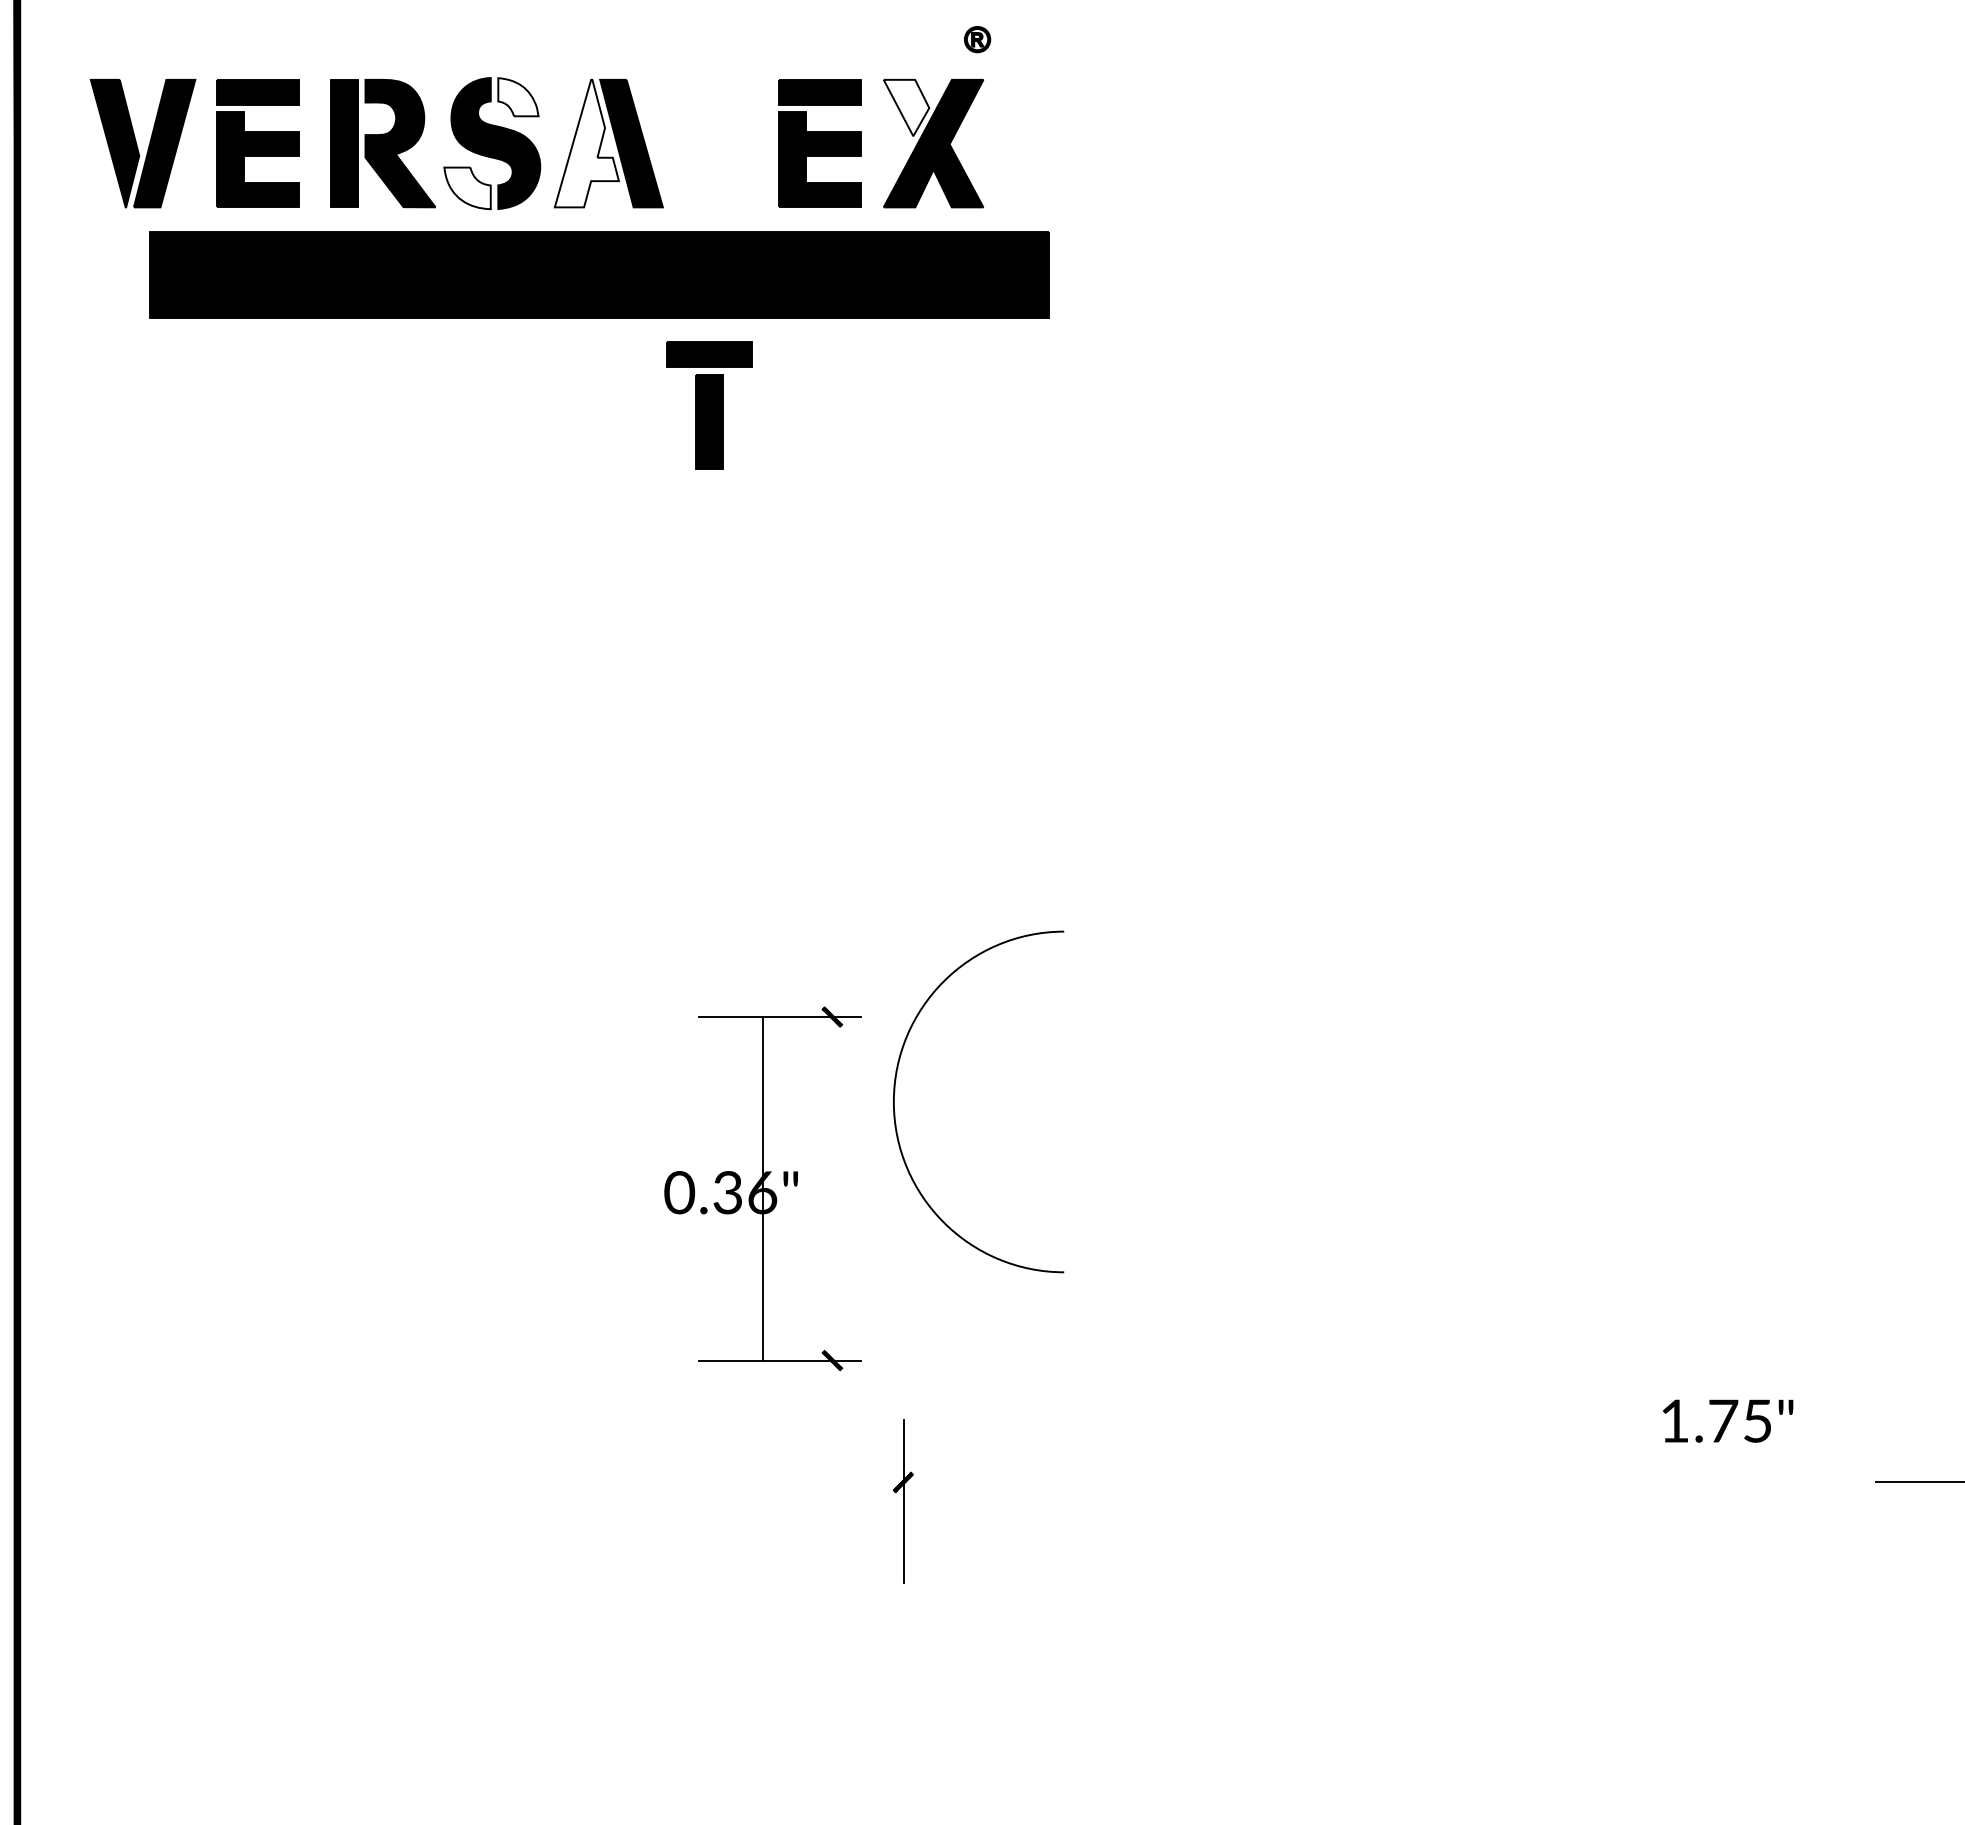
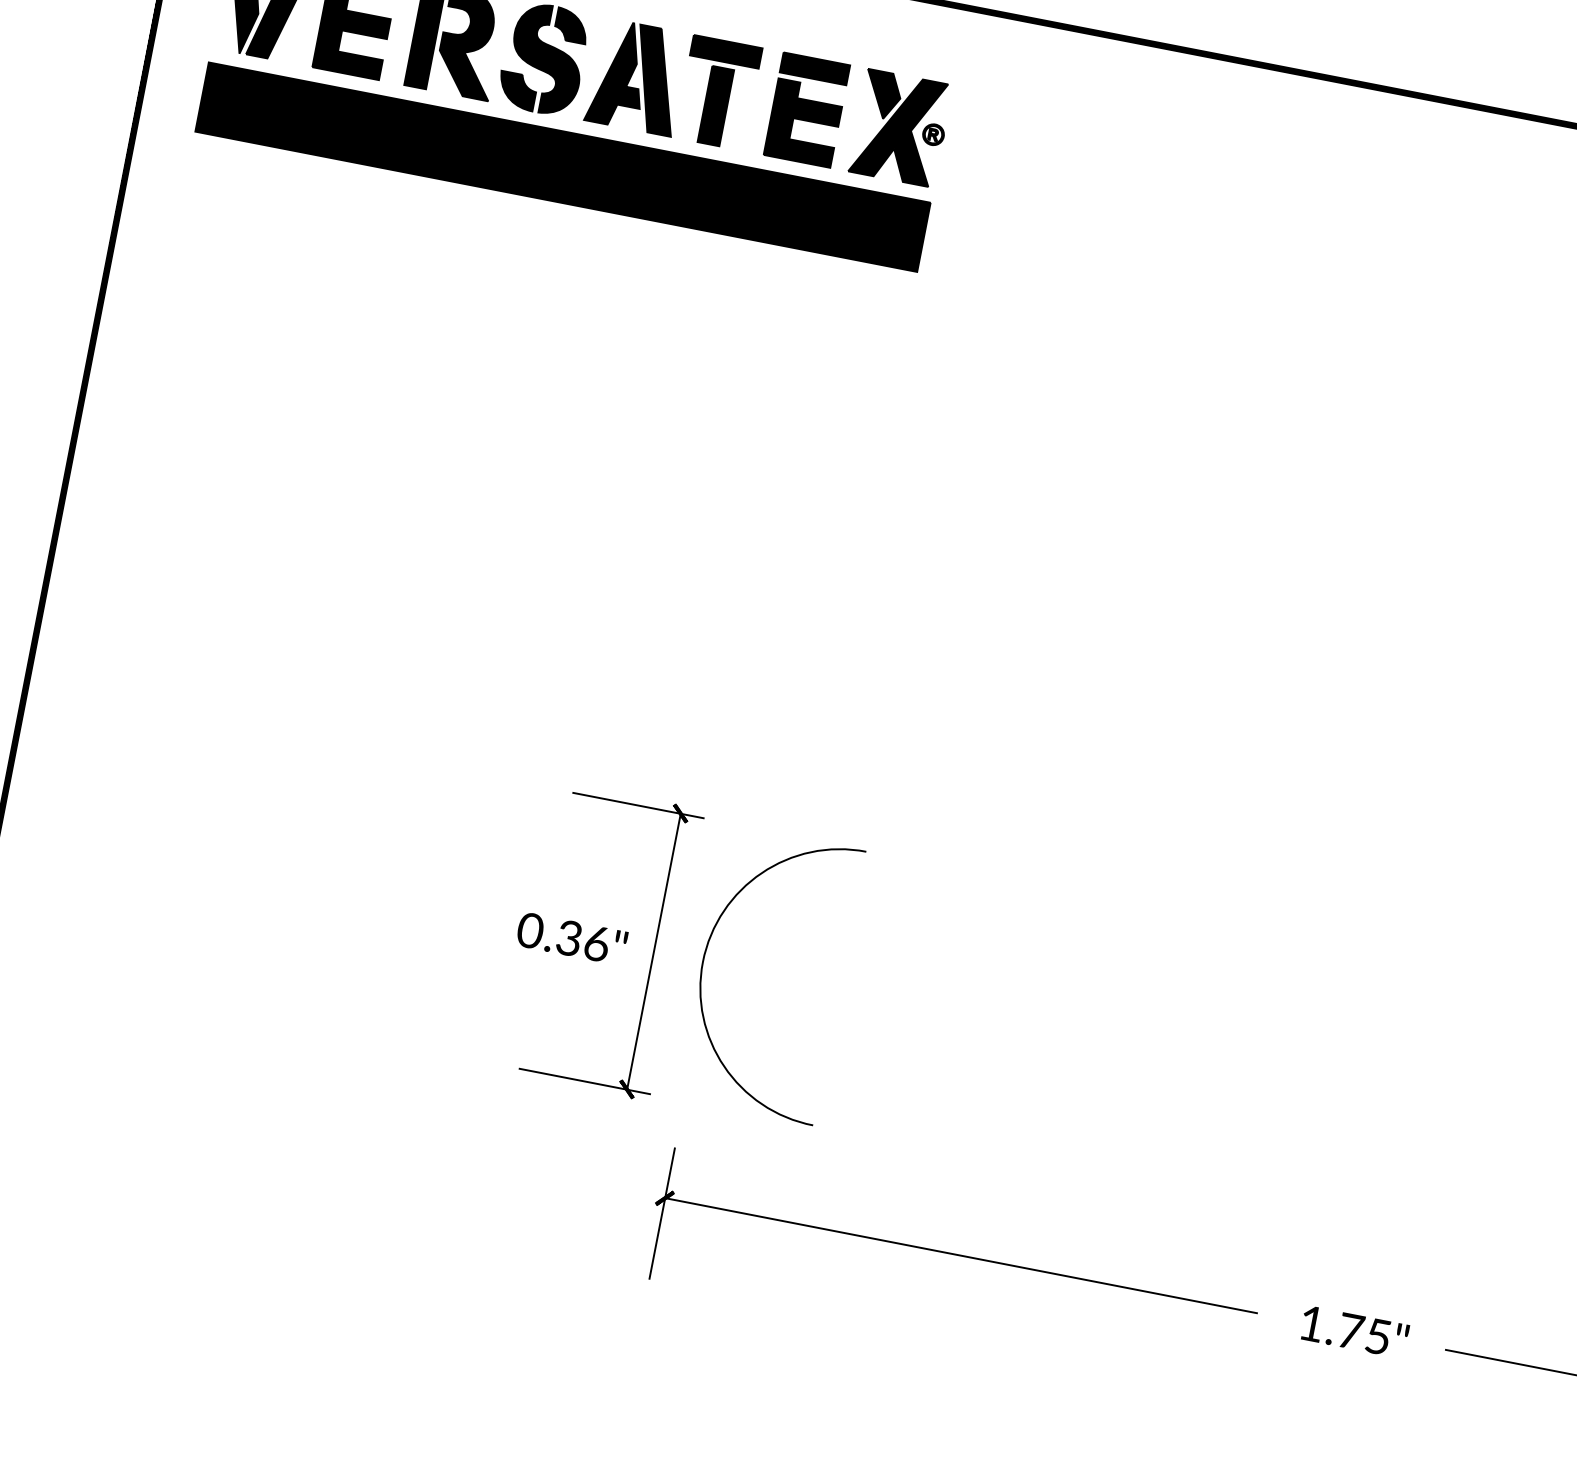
part: (977, 39) -> (933, 134), moved
fill: (518, 97) -> (572, 26), added
fill: (906, 107) -> (882, 94), added
fill: (586, 143) -> (619, 73), added
fill: (467, 188) -> (516, 91), added
part: (599, 274) -> (563, 166), moved
part: (709, 405) -> (718, 92), moved
part: (895, 1091) -> (705, 953), moved
line: (762, 1188) -> (653, 951), moved
text: (1727, 1420) -> (1354, 1331), moved
line: (1271, 1482) -> (960, 1255), added

